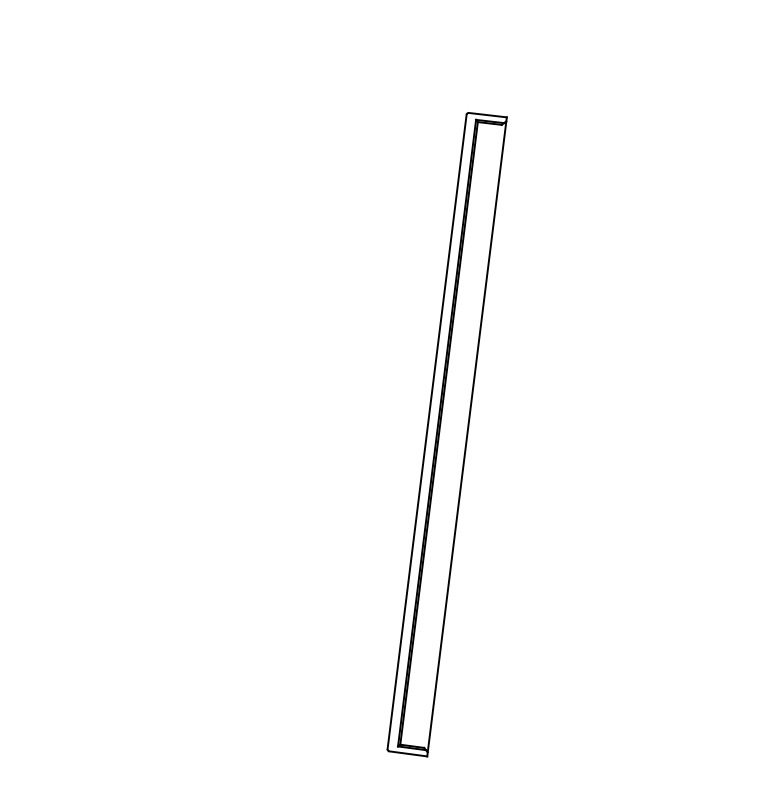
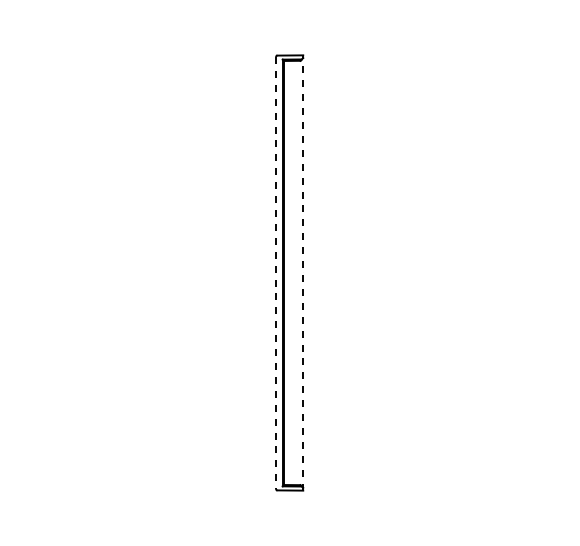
line: (427, 432) -> (276, 273), solid -> dashed
line: (467, 436) -> (303, 272), solid -> dashed

